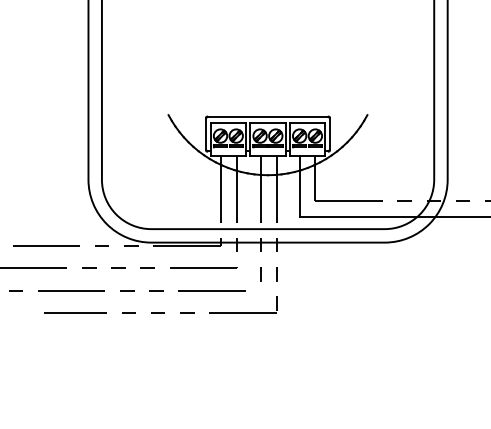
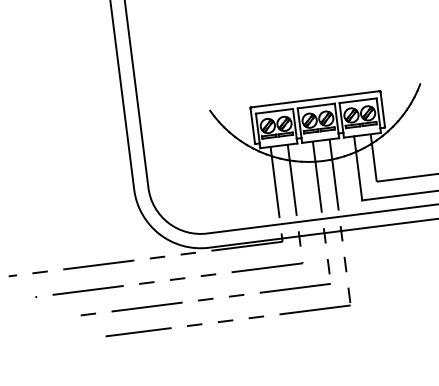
line: (127, 290) -> (206, 299), moved

